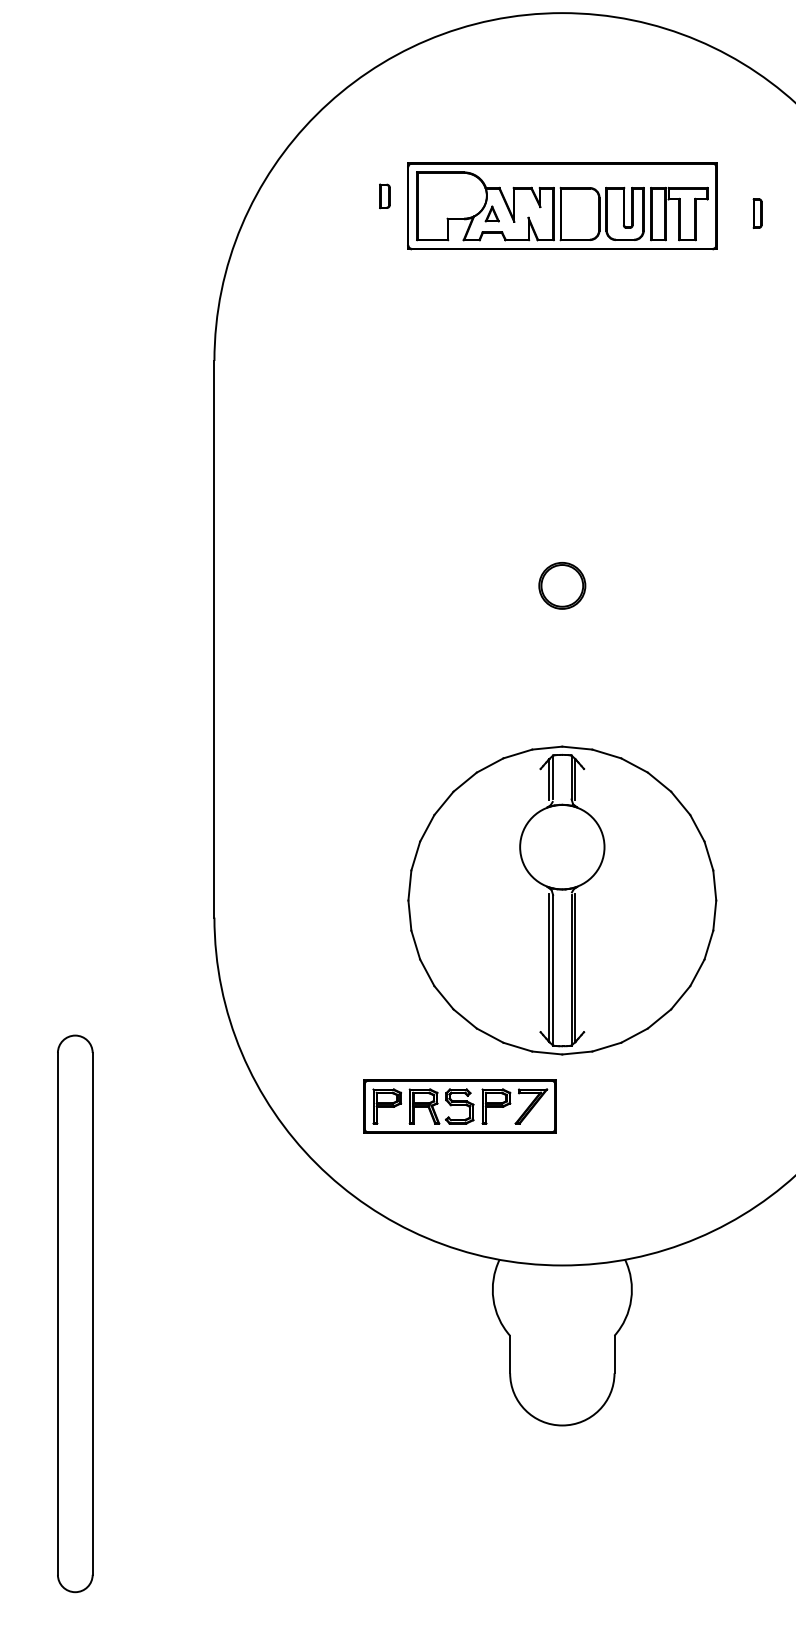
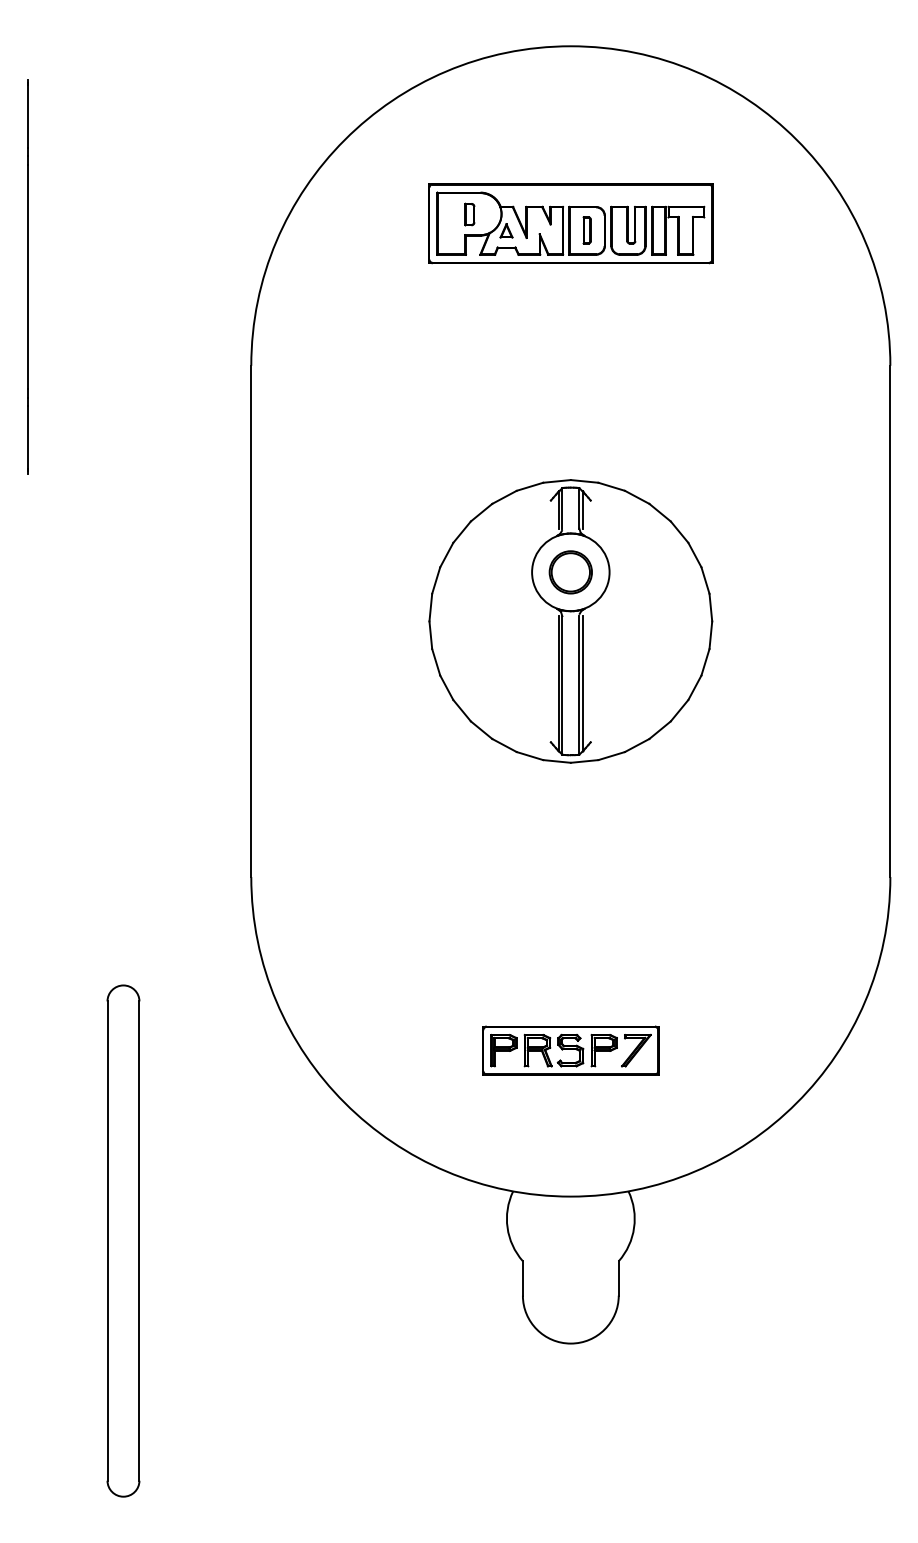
part: (384, 196) -> (469, 214), moved
part: (756, 213) -> (586, 230), moved
part: (561, 900) -> (570, 621), moved
part: (459, 1106) -> (570, 1050), moved

